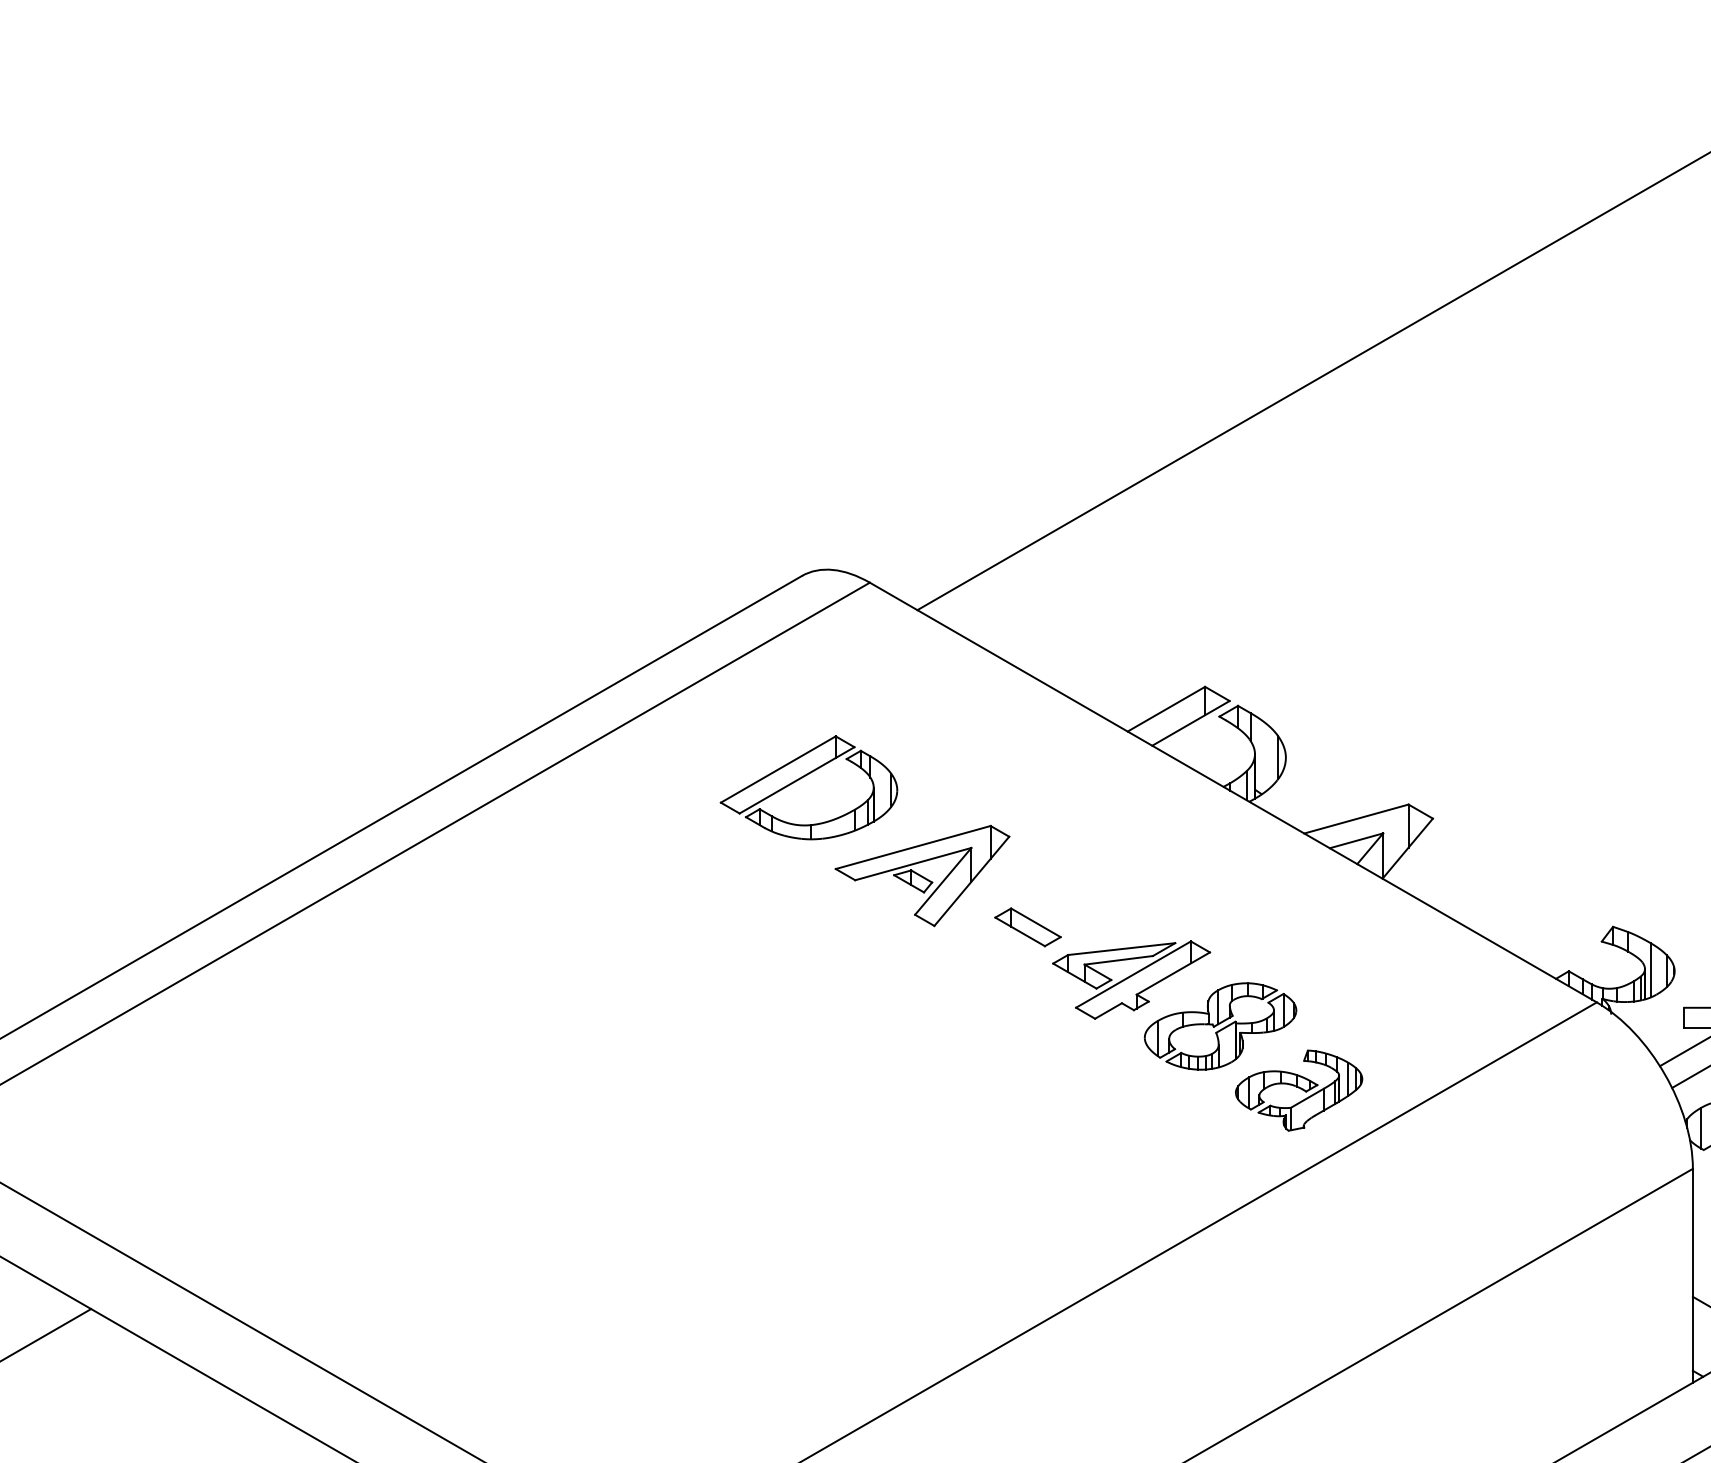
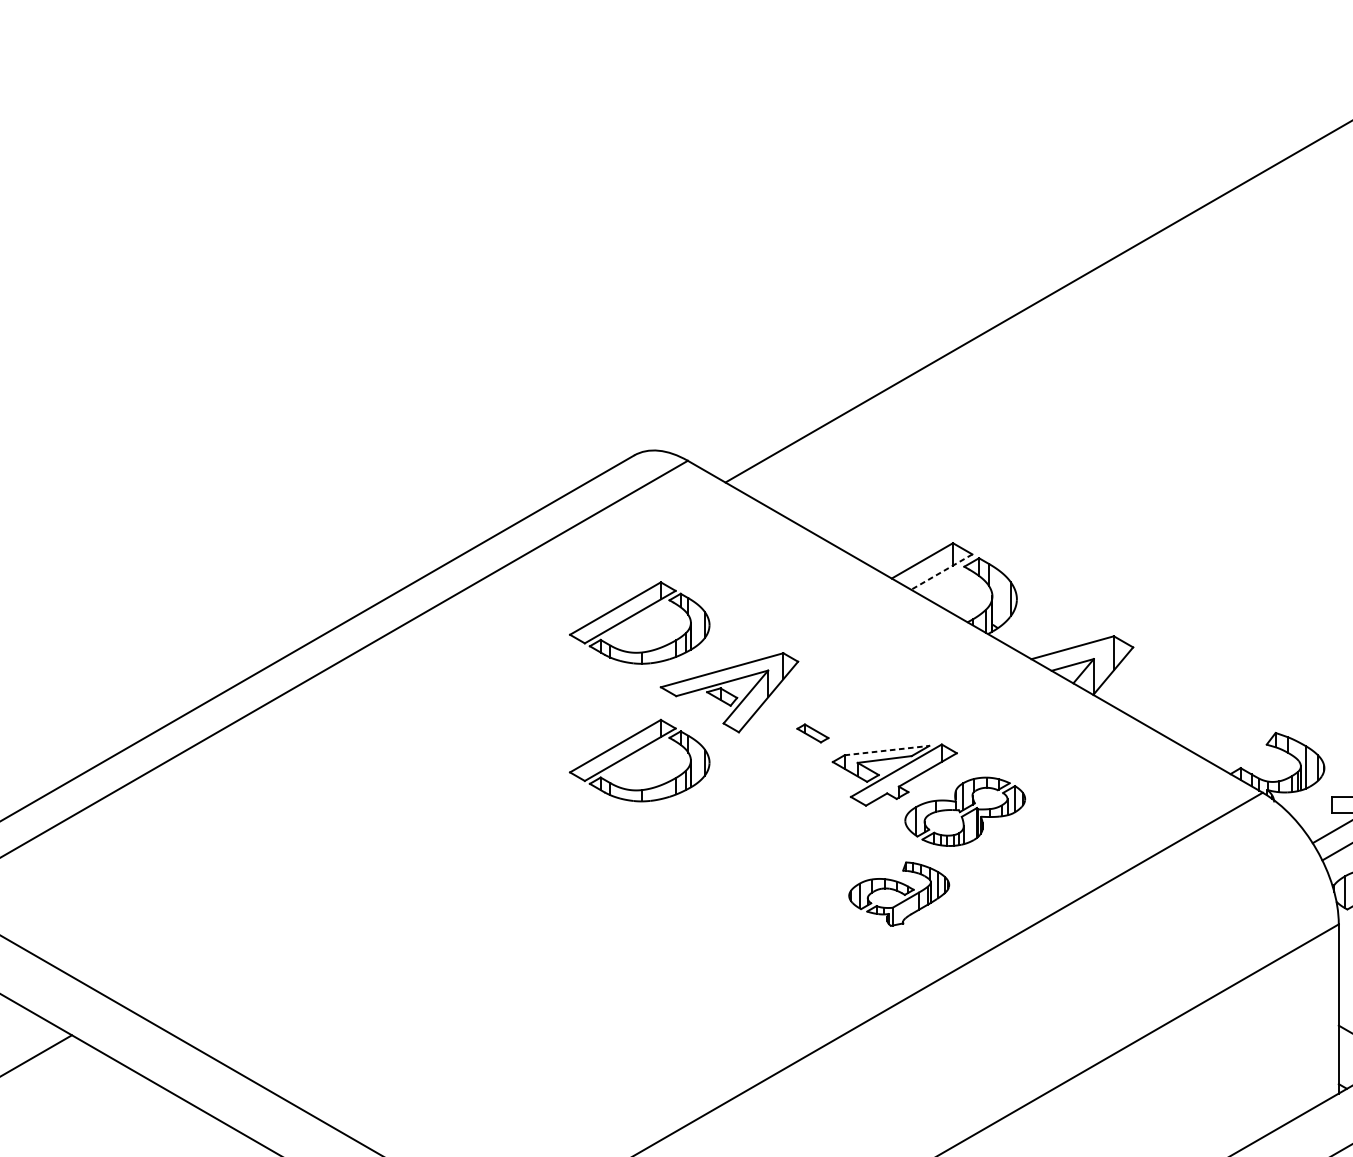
line: (1190, 723) -> (941, 572), solid -> dashed
part: (1027, 927) -> (812, 733), size x0.6
line: (1121, 949) -> (886, 750), solid -> dashed
part: (804, 951) -> (636, 752), added
part: (1299, 1090) -> (899, 894), moved

